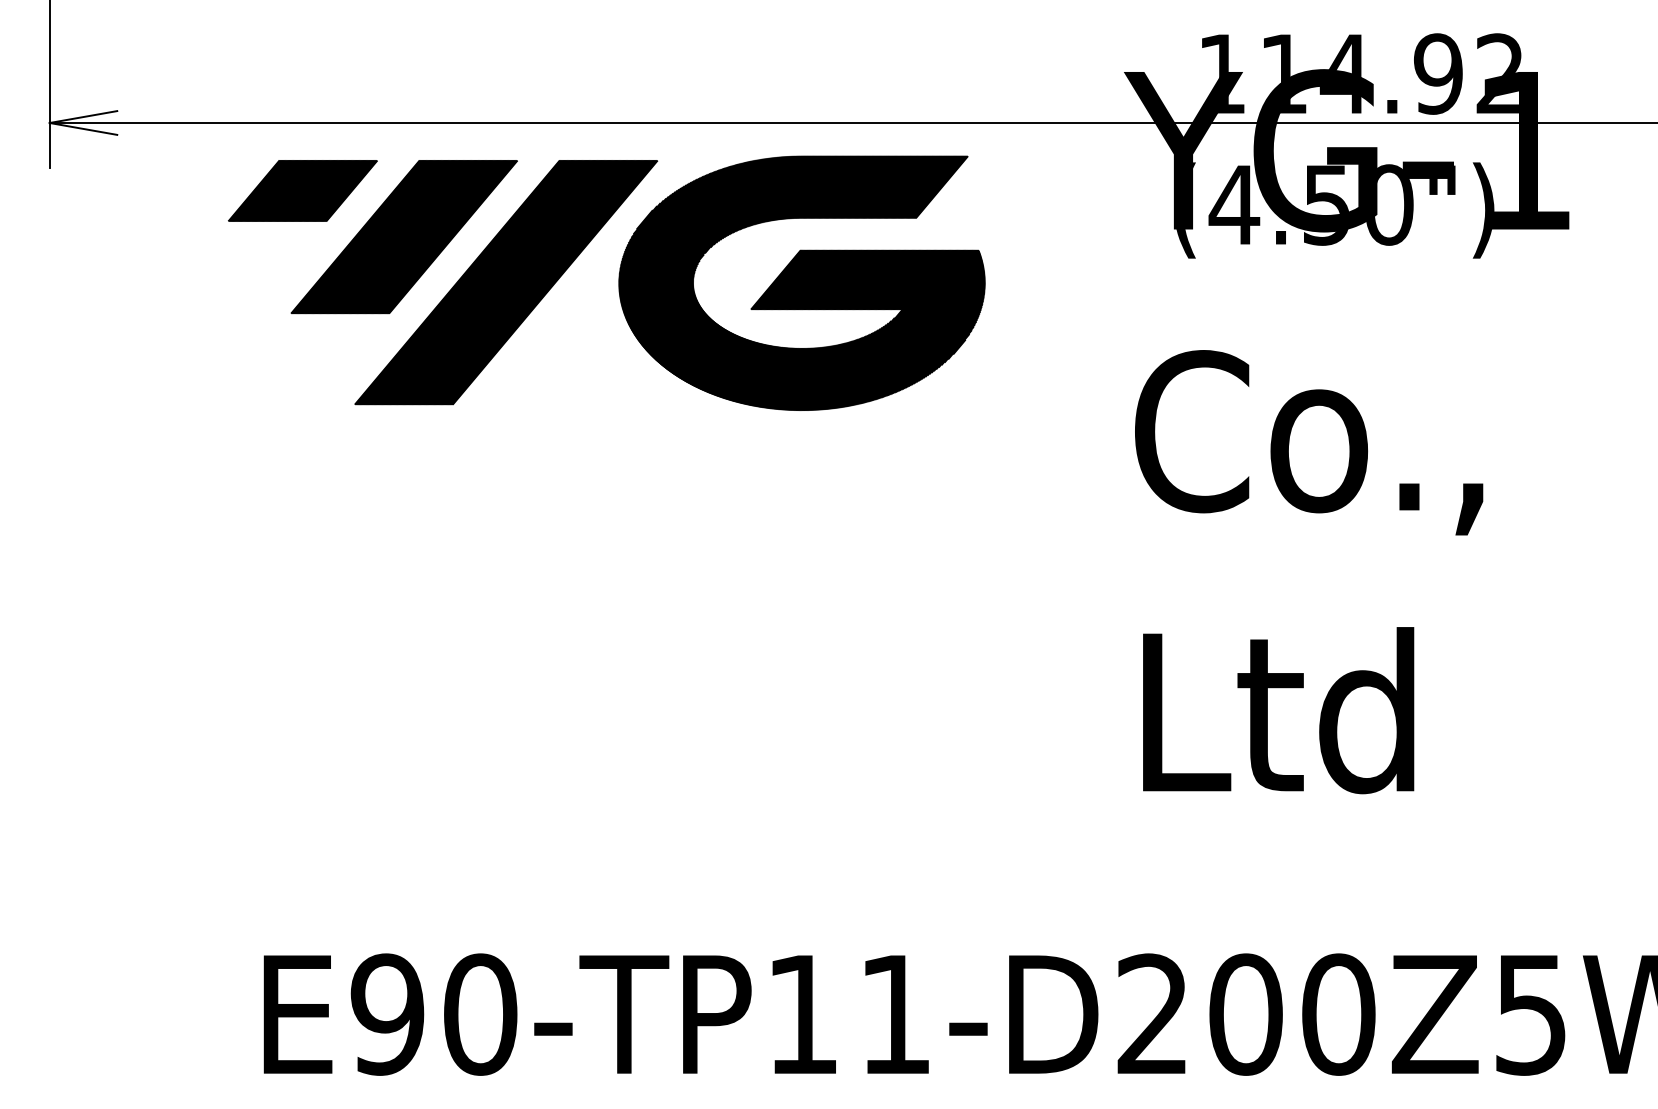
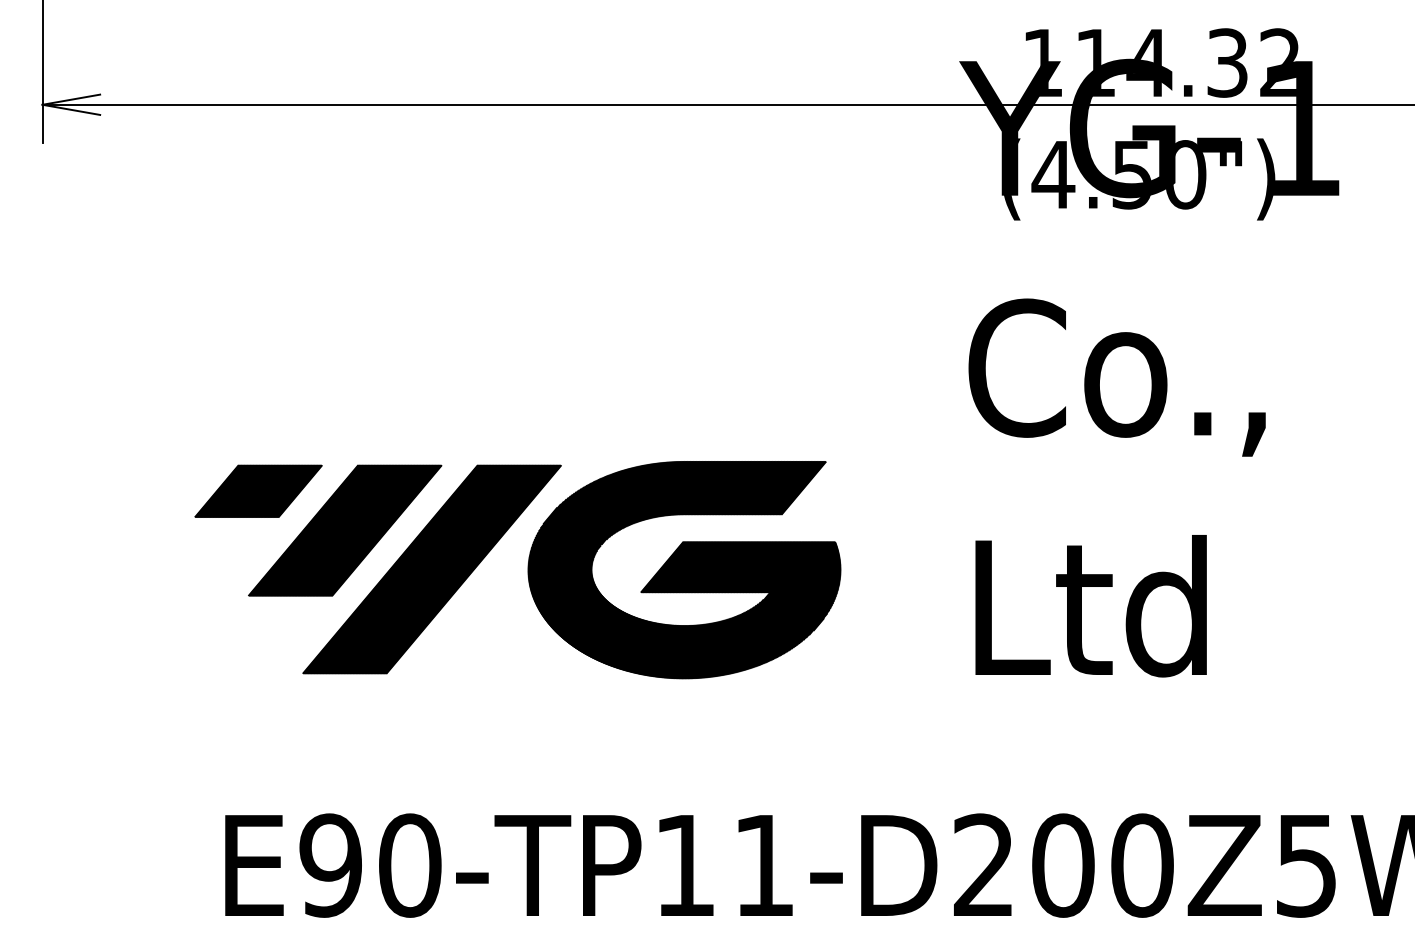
text: (1438, 73) -> (1227, 62), 114.92 -> 114.32
part: (618, 282) -> (527, 569), moved

